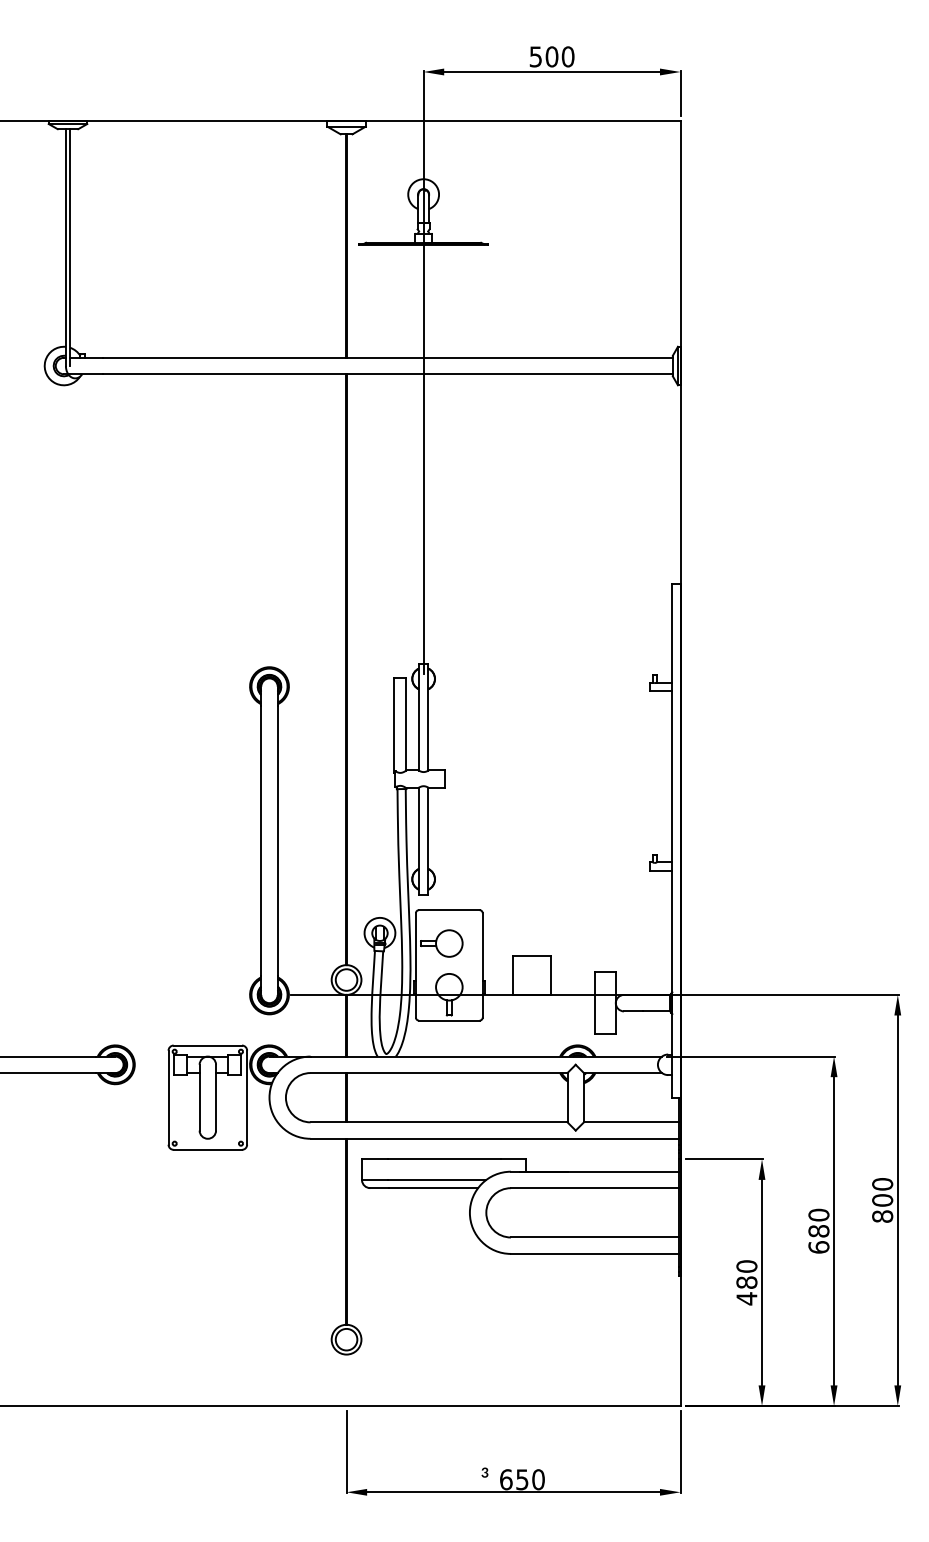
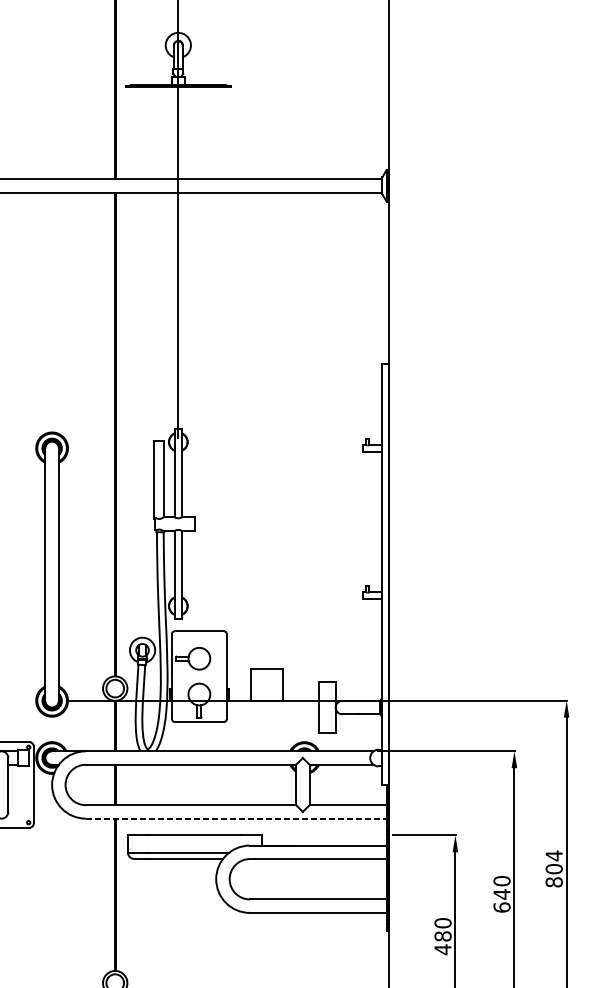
line: (494, 1138) -> (236, 818), solid -> dashed
text: (882, 1184) -> (554, 856), 800 -> 804
text: (818, 1231) -> (501, 894), 680 -> 640

